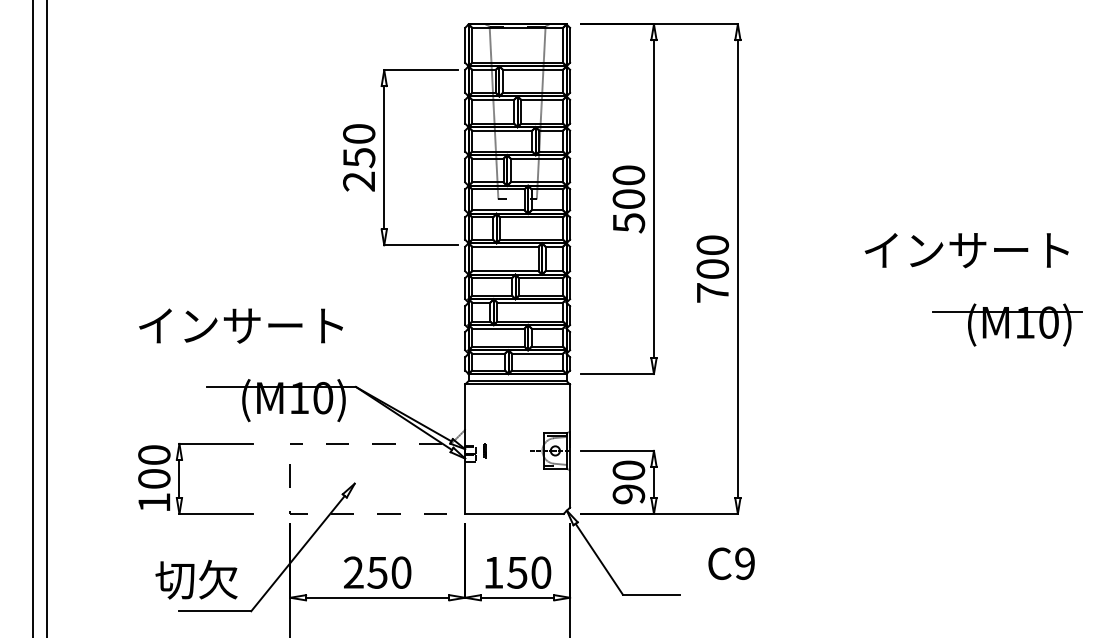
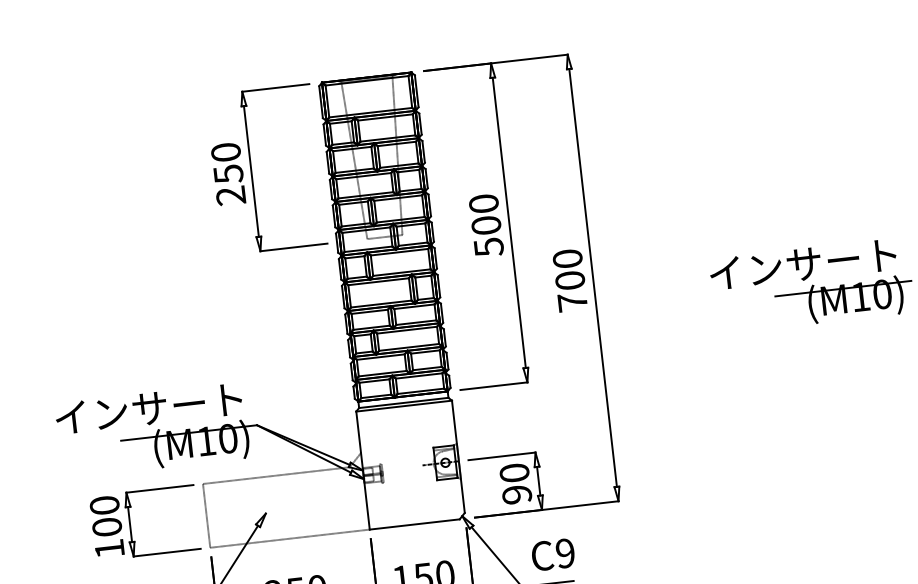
part: (384, 157) -> (251, 171), moved
text: (966, 250) -> (802, 264), moved
text: (240, 325) -> (148, 408), moved
part: (179, 478) -> (130, 524), moved
text: (731, 563) -> (553, 554), moved

